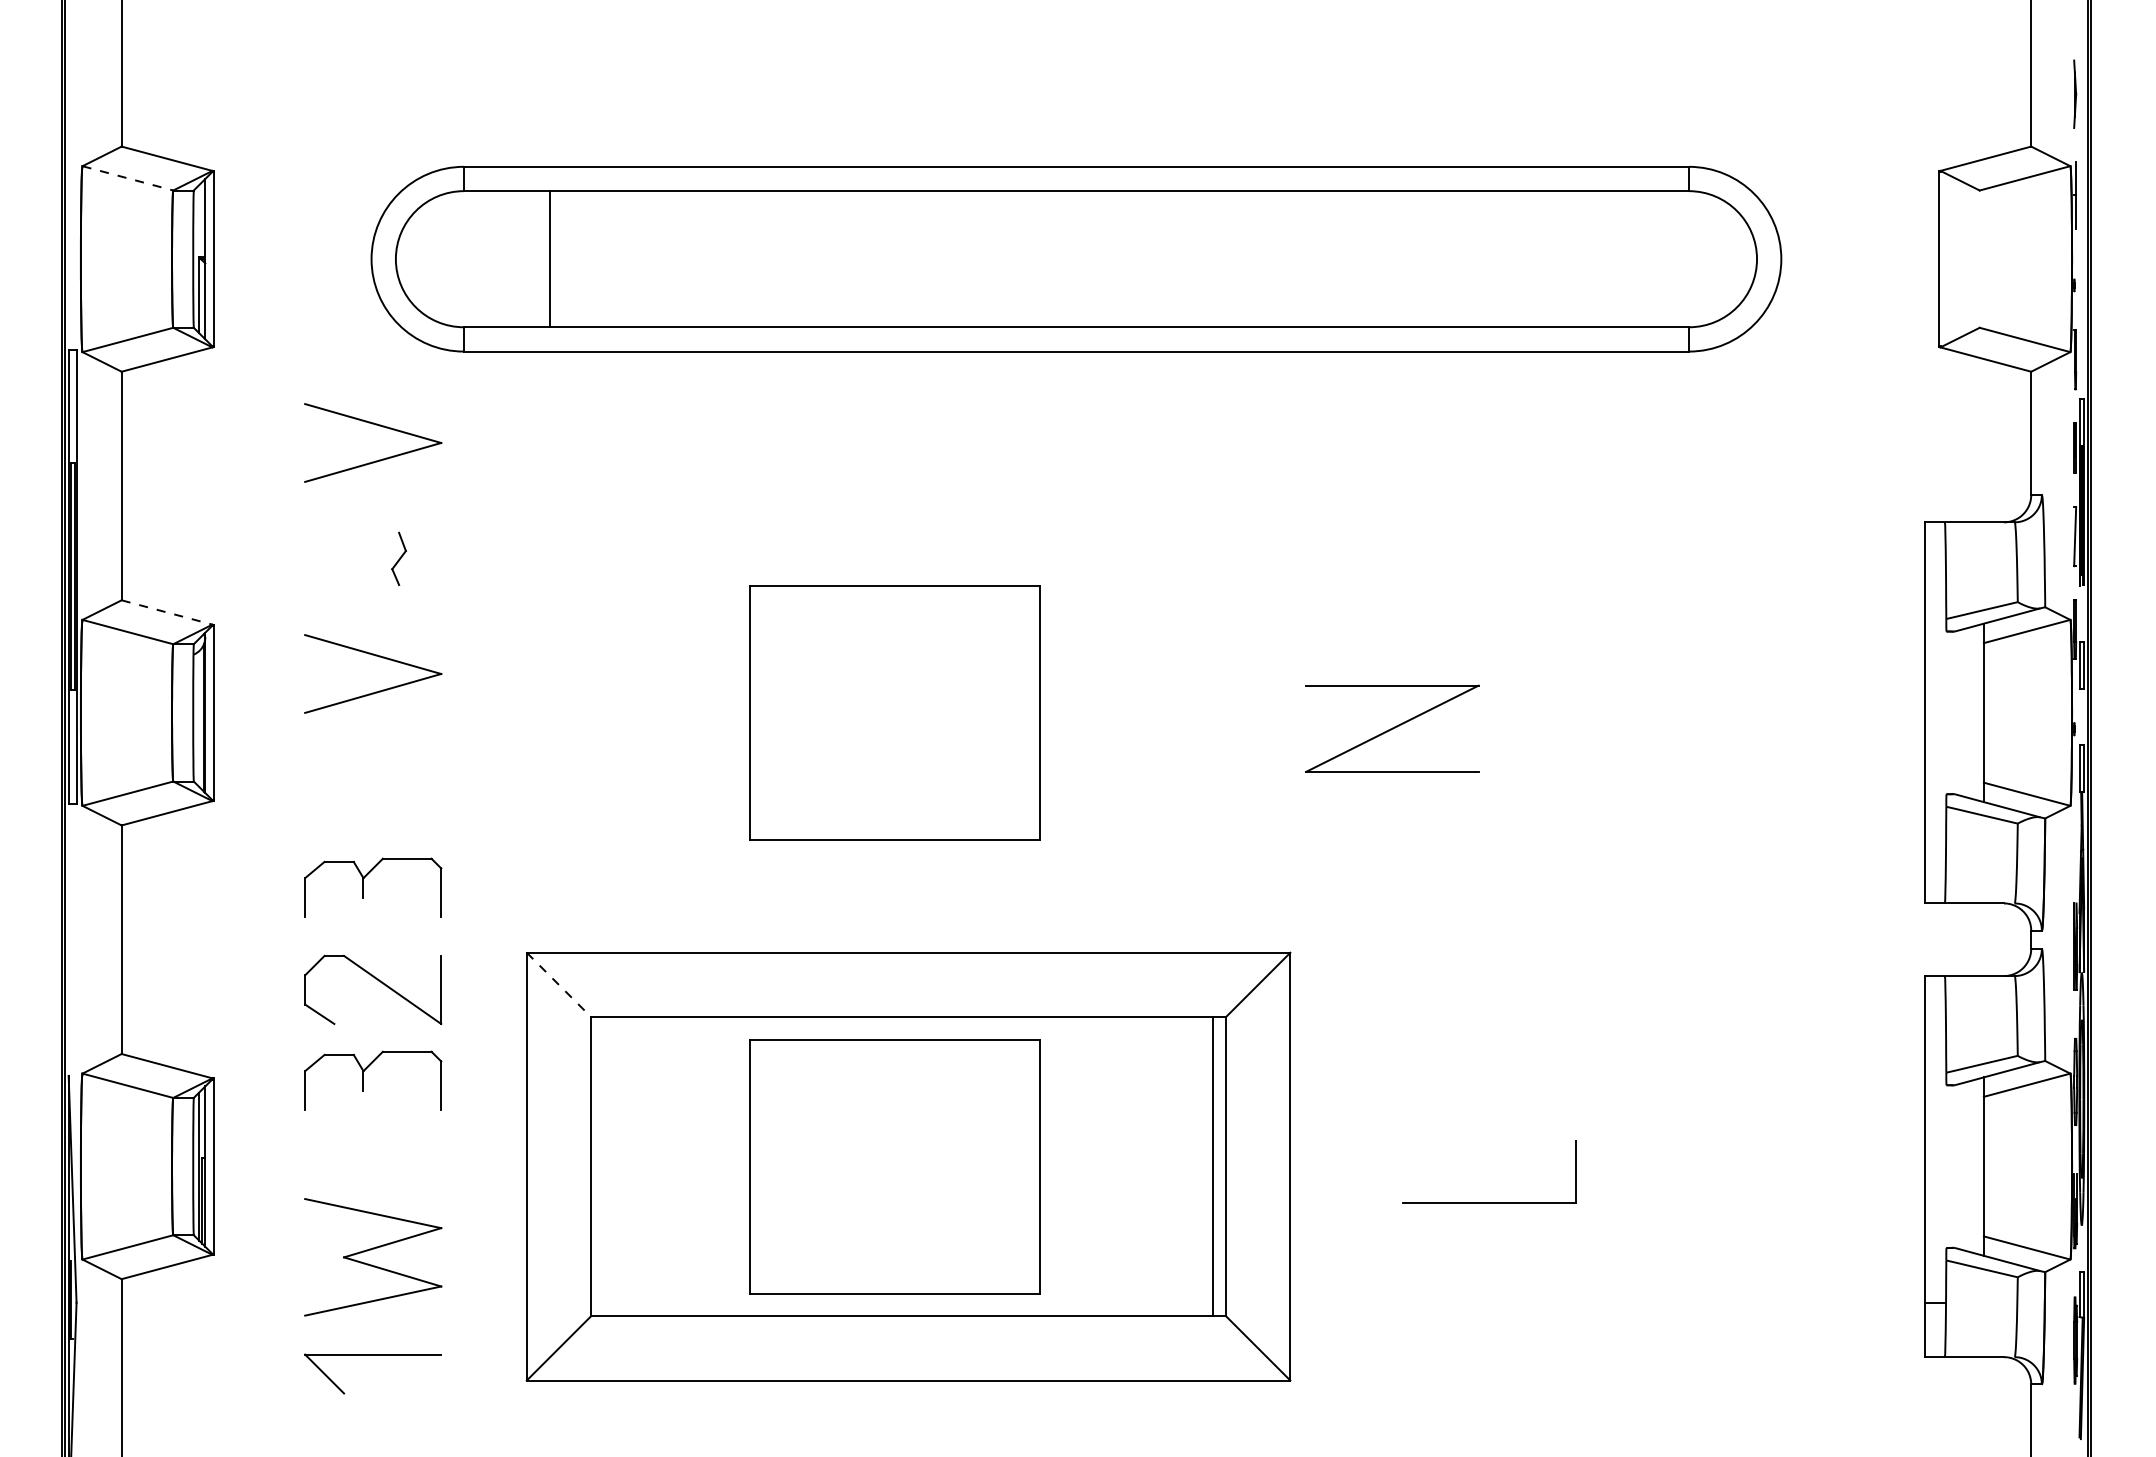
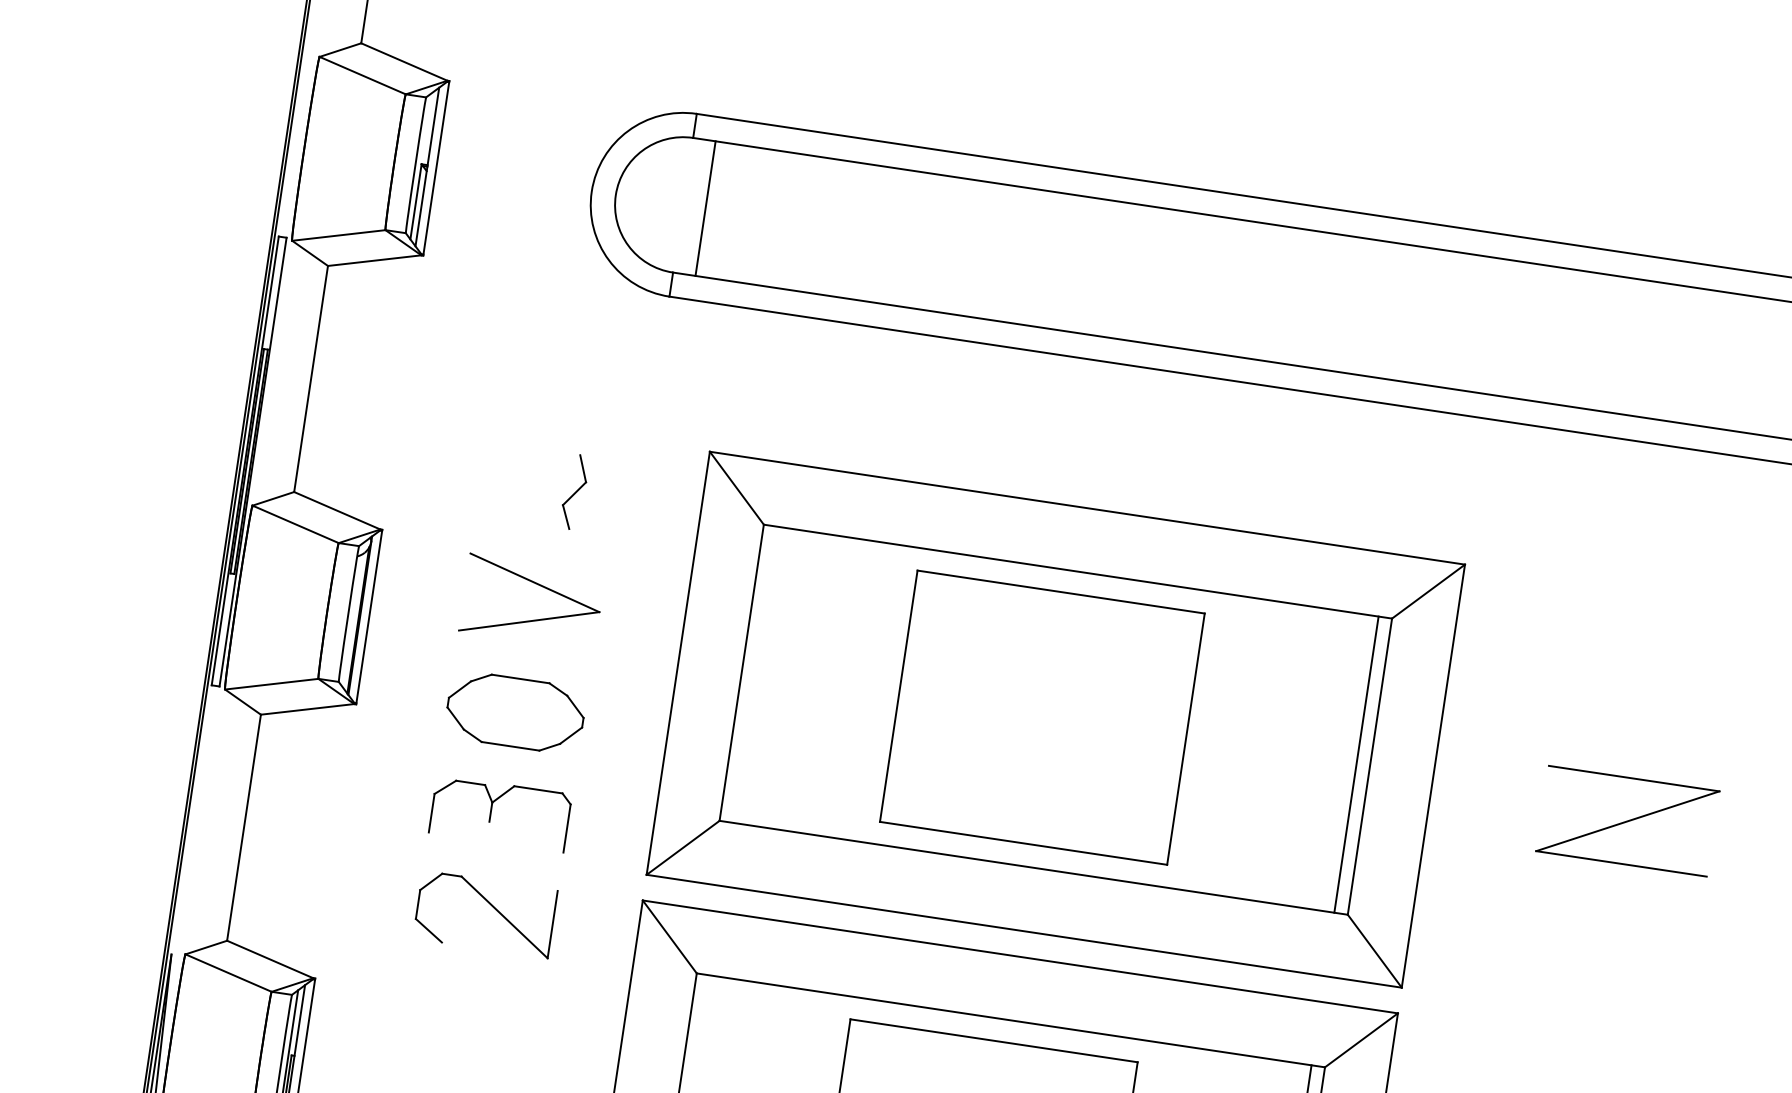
line: (127, 178) -> (362, 75), dashed -> solid
line: (549, 259) -> (705, 208), moved
part: (379, 426) -> (574, 358), removed
part: (398, 558) -> (574, 491), size x1.43
line: (167, 612) -> (337, 510), dashed -> solid
part: (908, 712) -> (1055, 719), added
part: (1392, 728) -> (1628, 820), moved
part: (373, 785) -> (515, 712), added
line: (559, 985) -> (670, 937), dashed -> solid
part: (363, 1080) -> (462, 1002), removed

